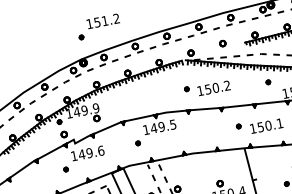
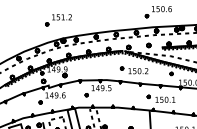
part: (98, 27) -> (58, 20), moved

